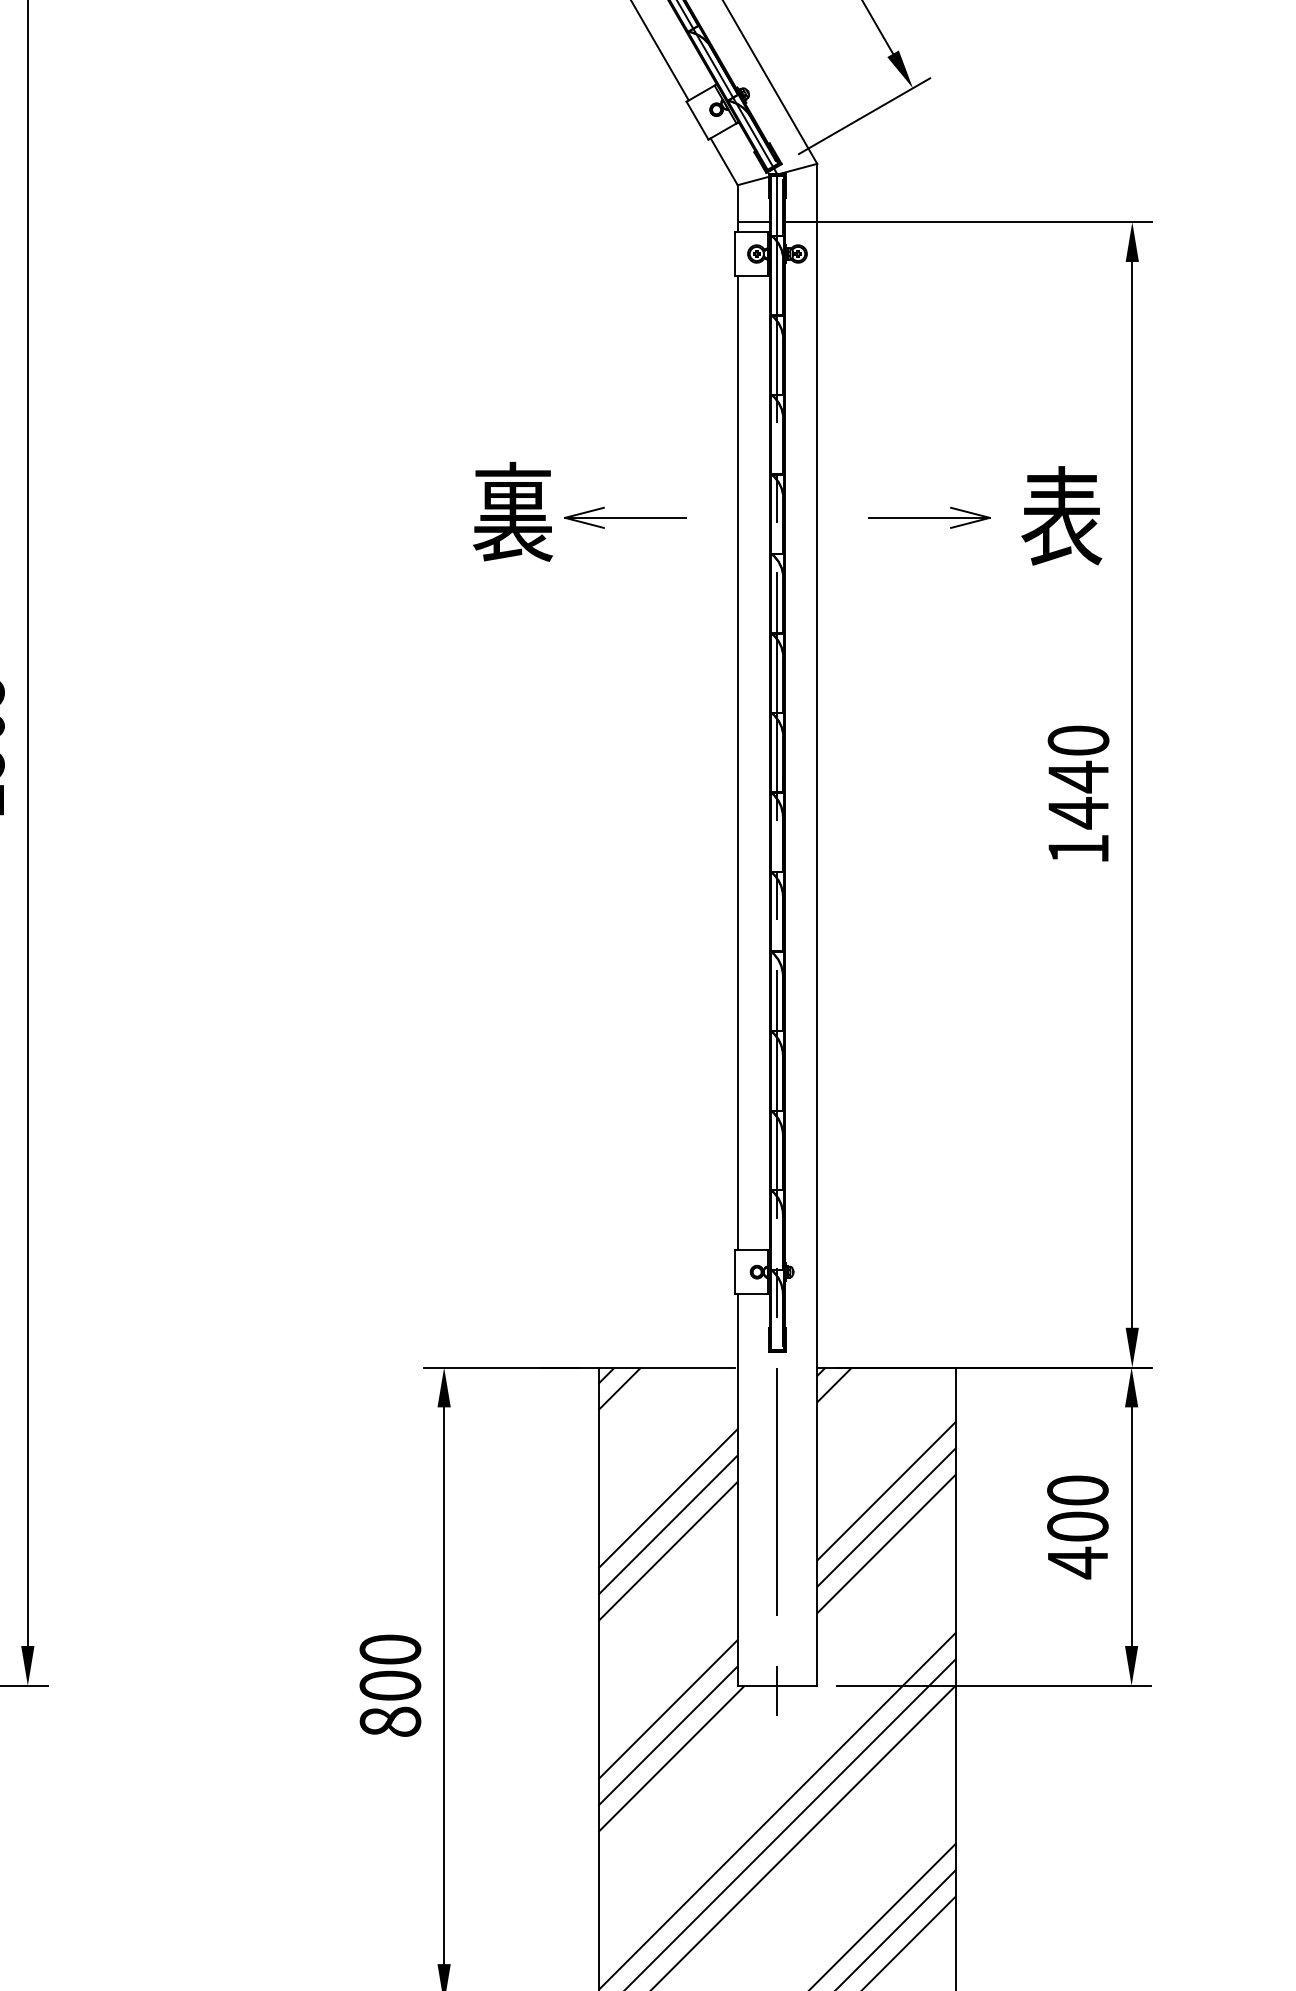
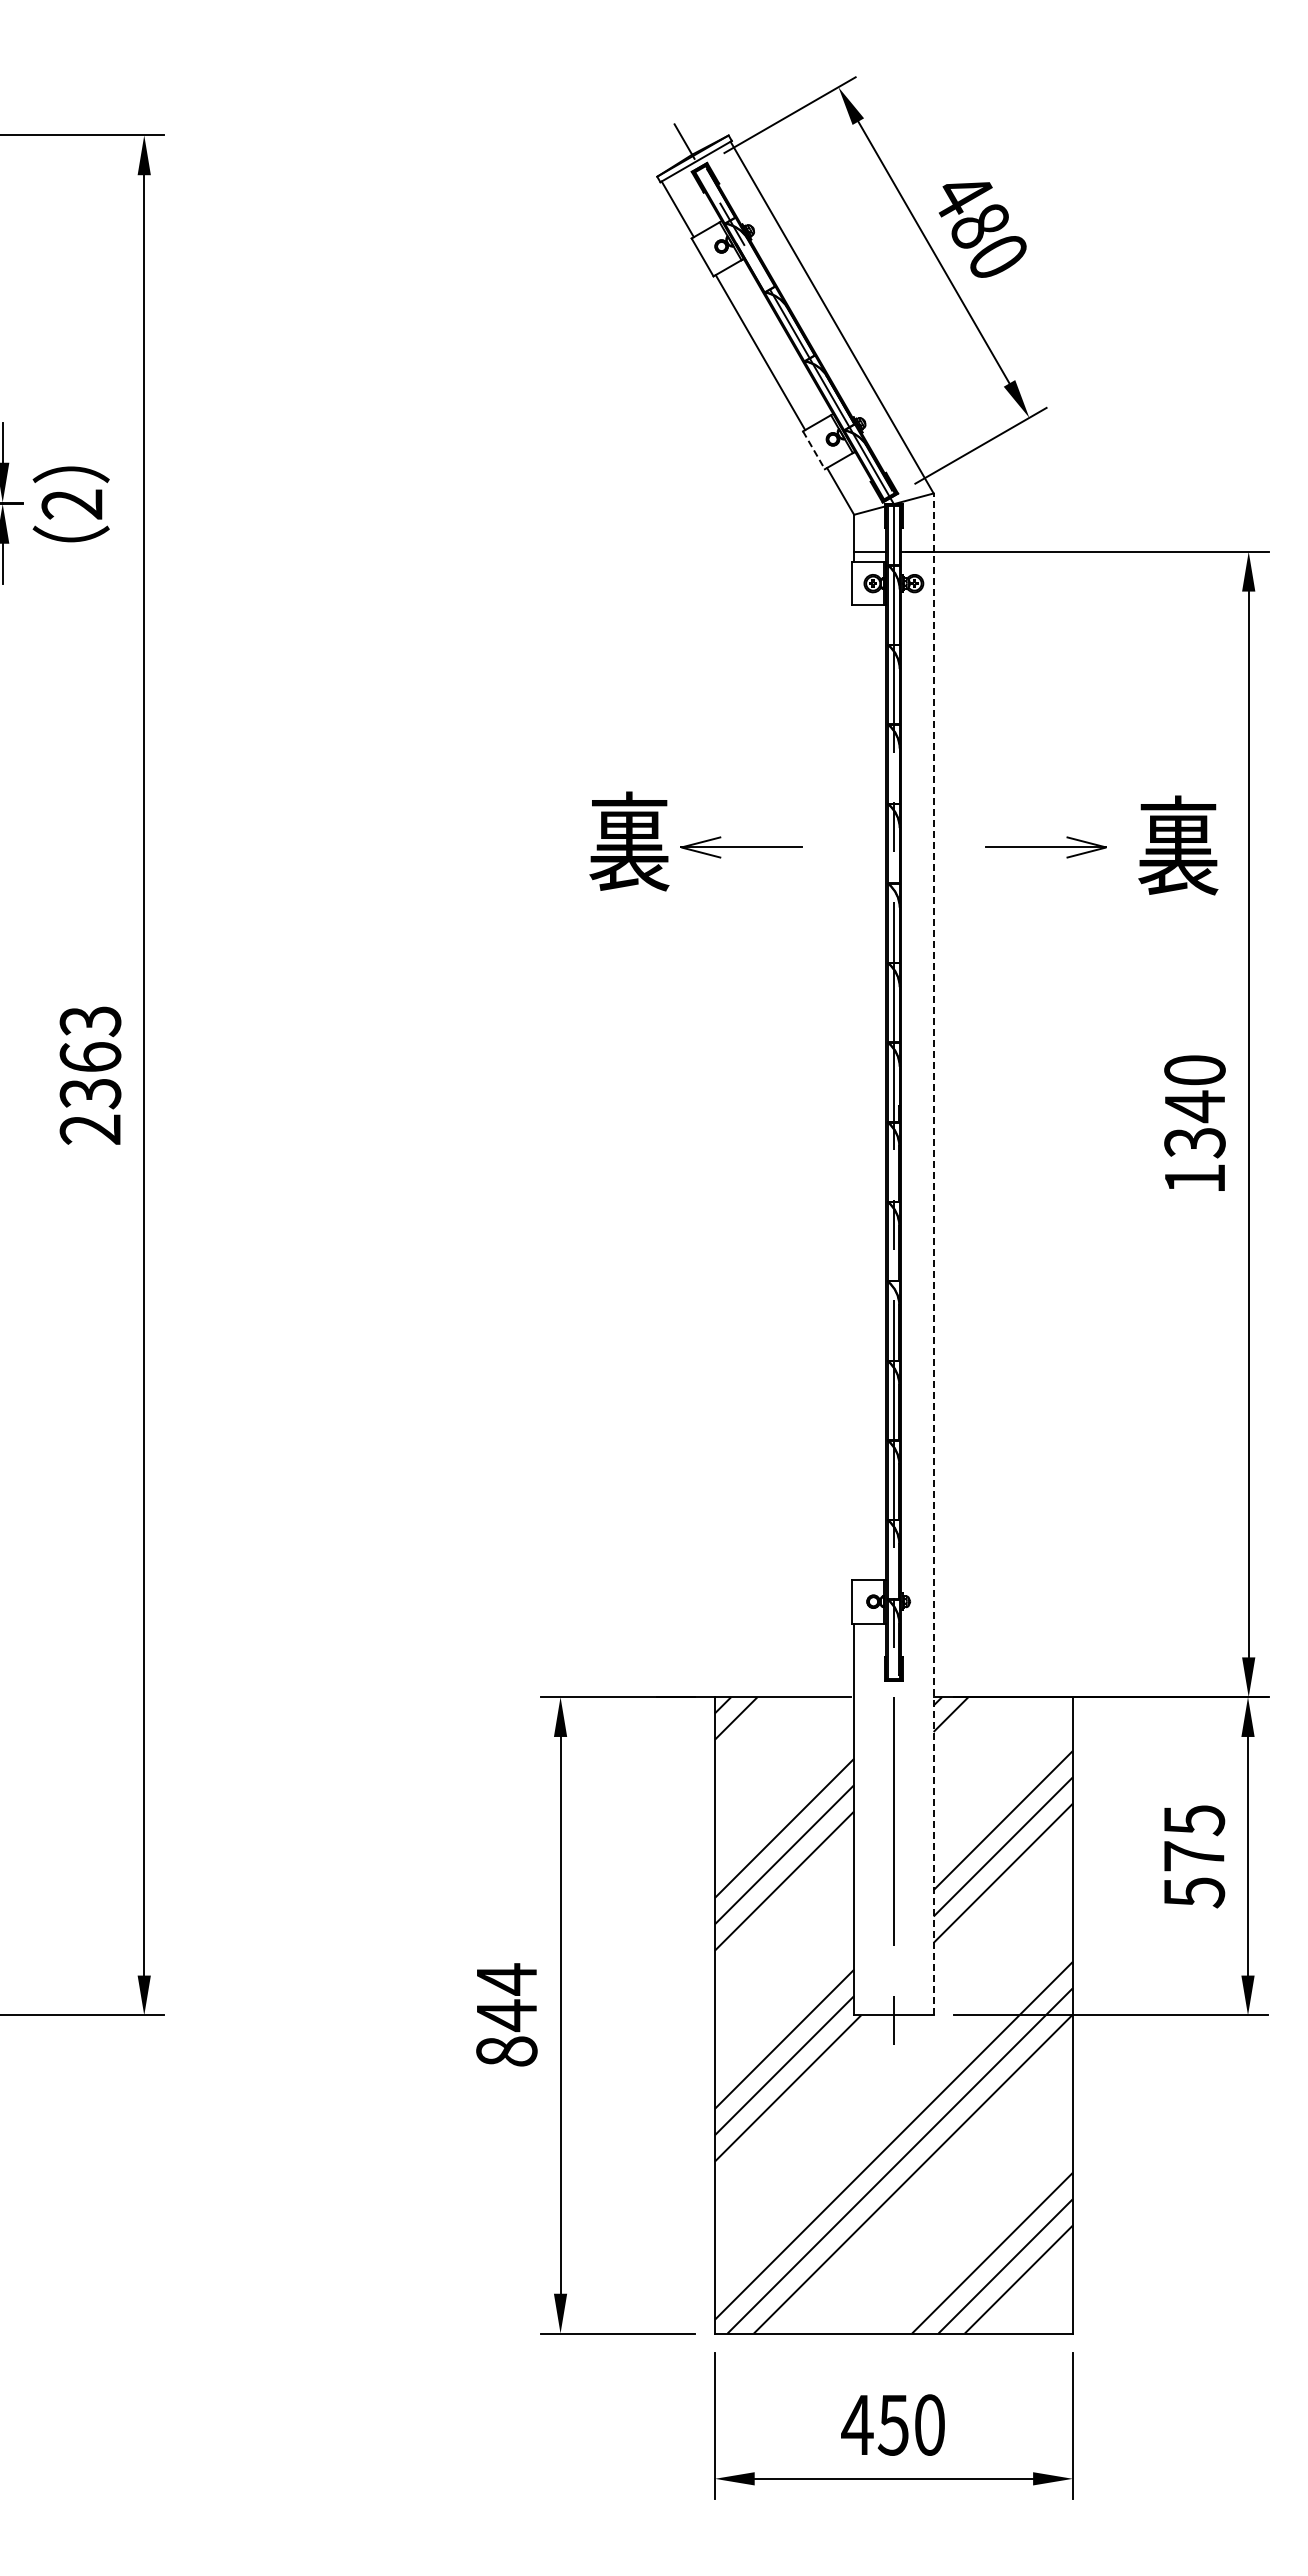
line: (697, 120) -> (813, 450), solid -> dashed
text: (1061, 515) -> (1177, 845), 表 -> 裏
line: (738, 762) -> (854, 1092), removed
text: (1078, 812) -> (1194, 1142), 1440 -> 1340
line: (817, 924) -> (933, 1254), solid -> dashed
text: (1078, 1527) -> (1194, 1857), 400 -> 575
text: (390, 1667) -> (506, 1997), 800 -> 844

